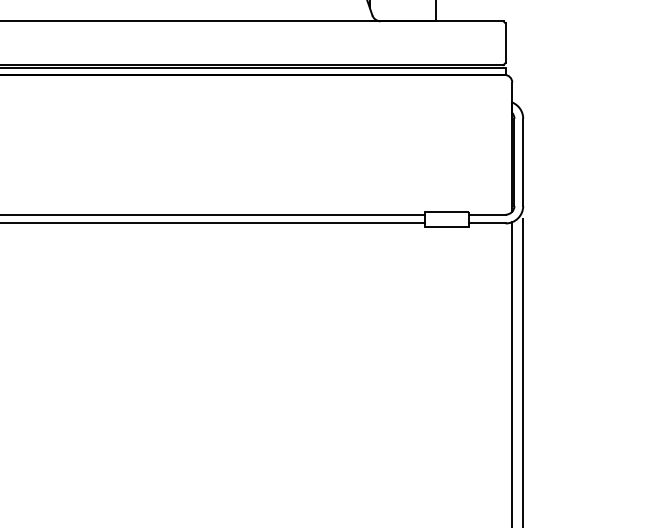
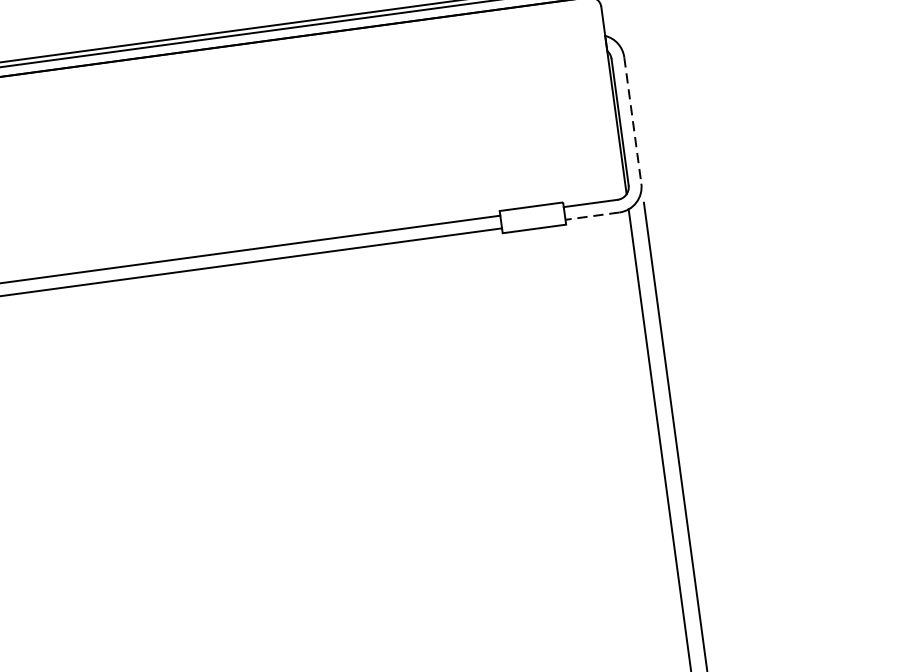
line: (523, 162) -> (633, 120), solid -> dashed
line: (487, 223) -> (593, 216), solid -> dashed

